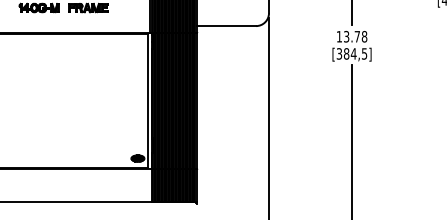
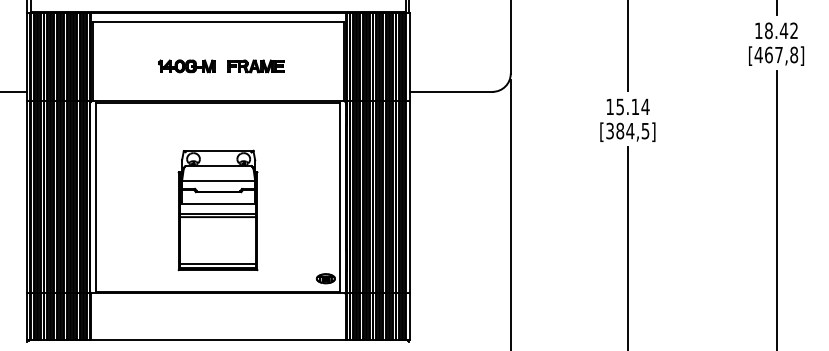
text: (355, 36) -> (632, 106), 13.78 -> 15.14
part: (61, 110) -> (217, 210), added

